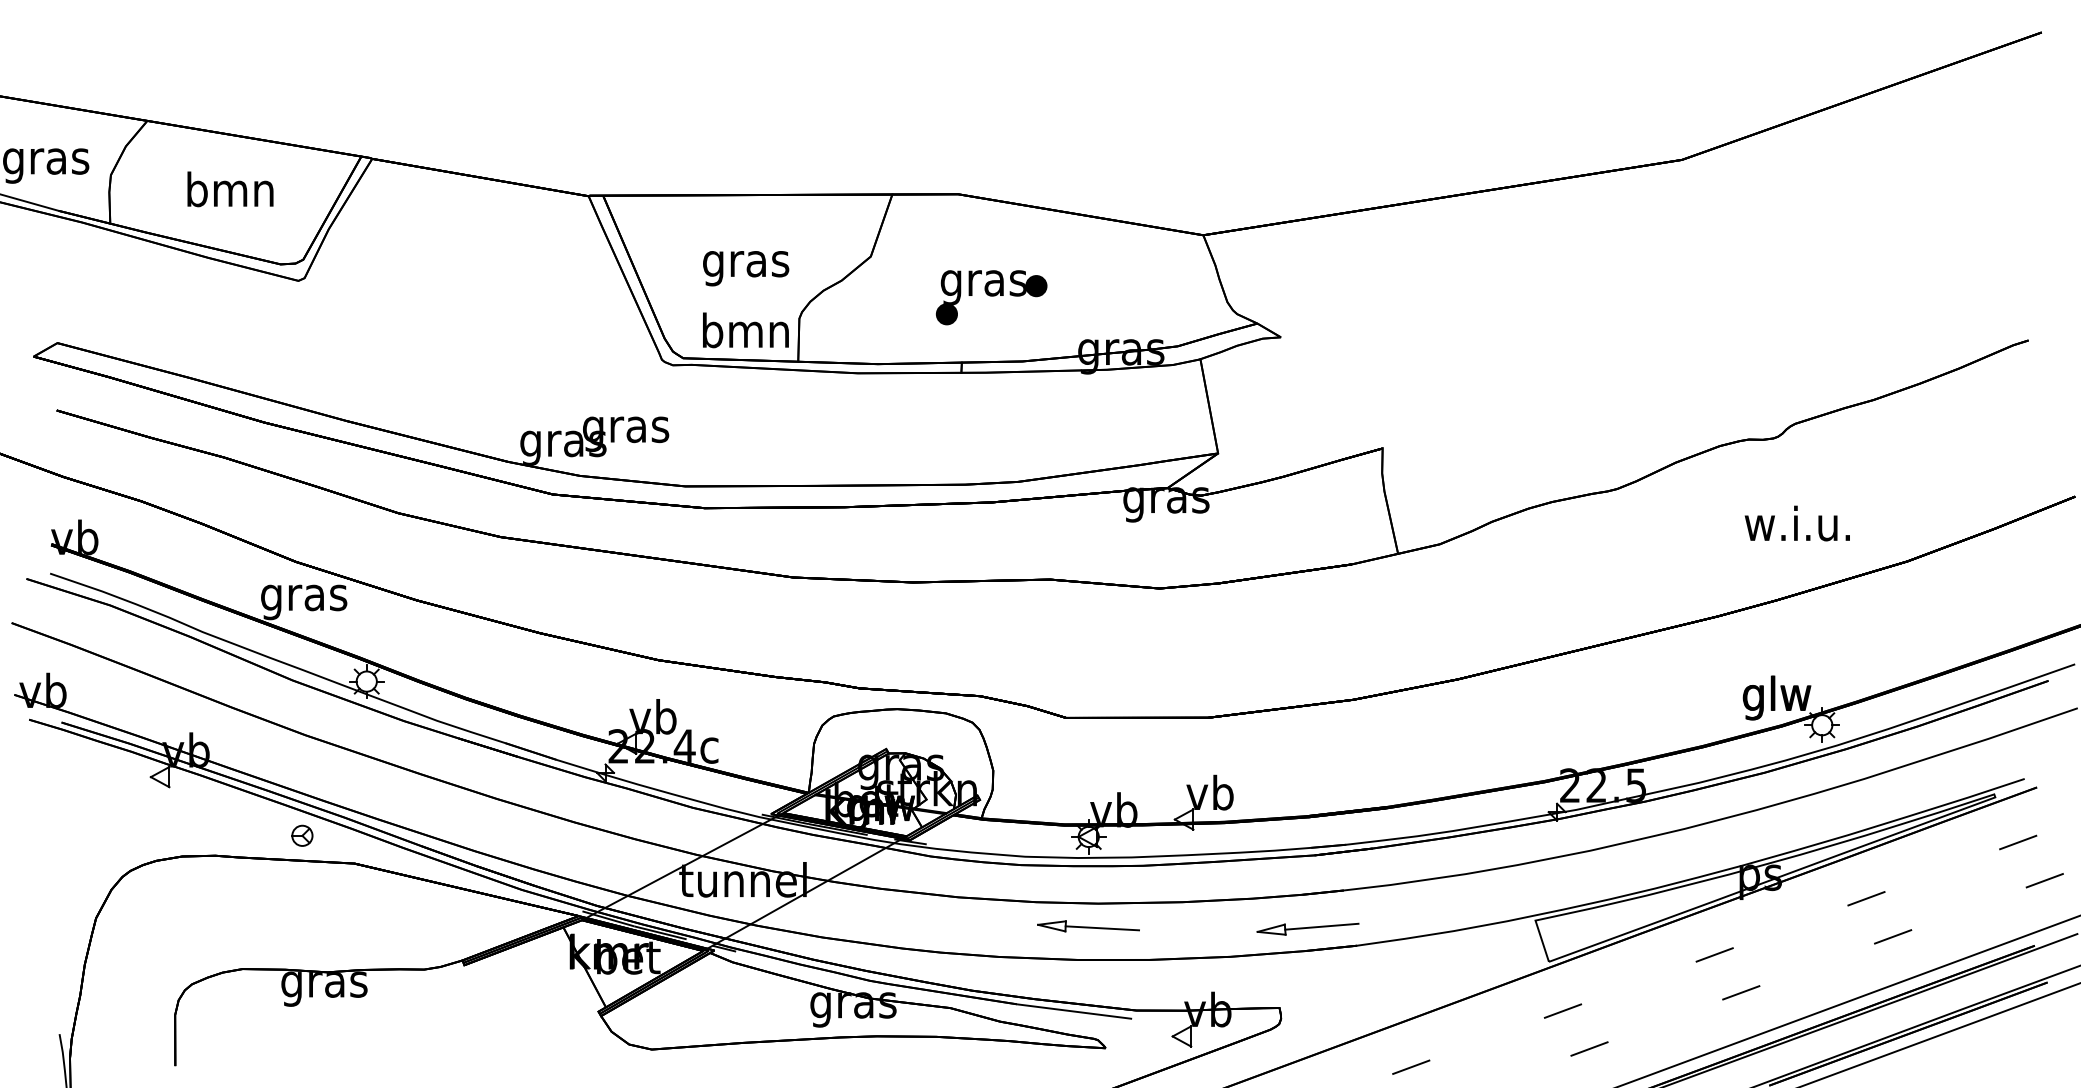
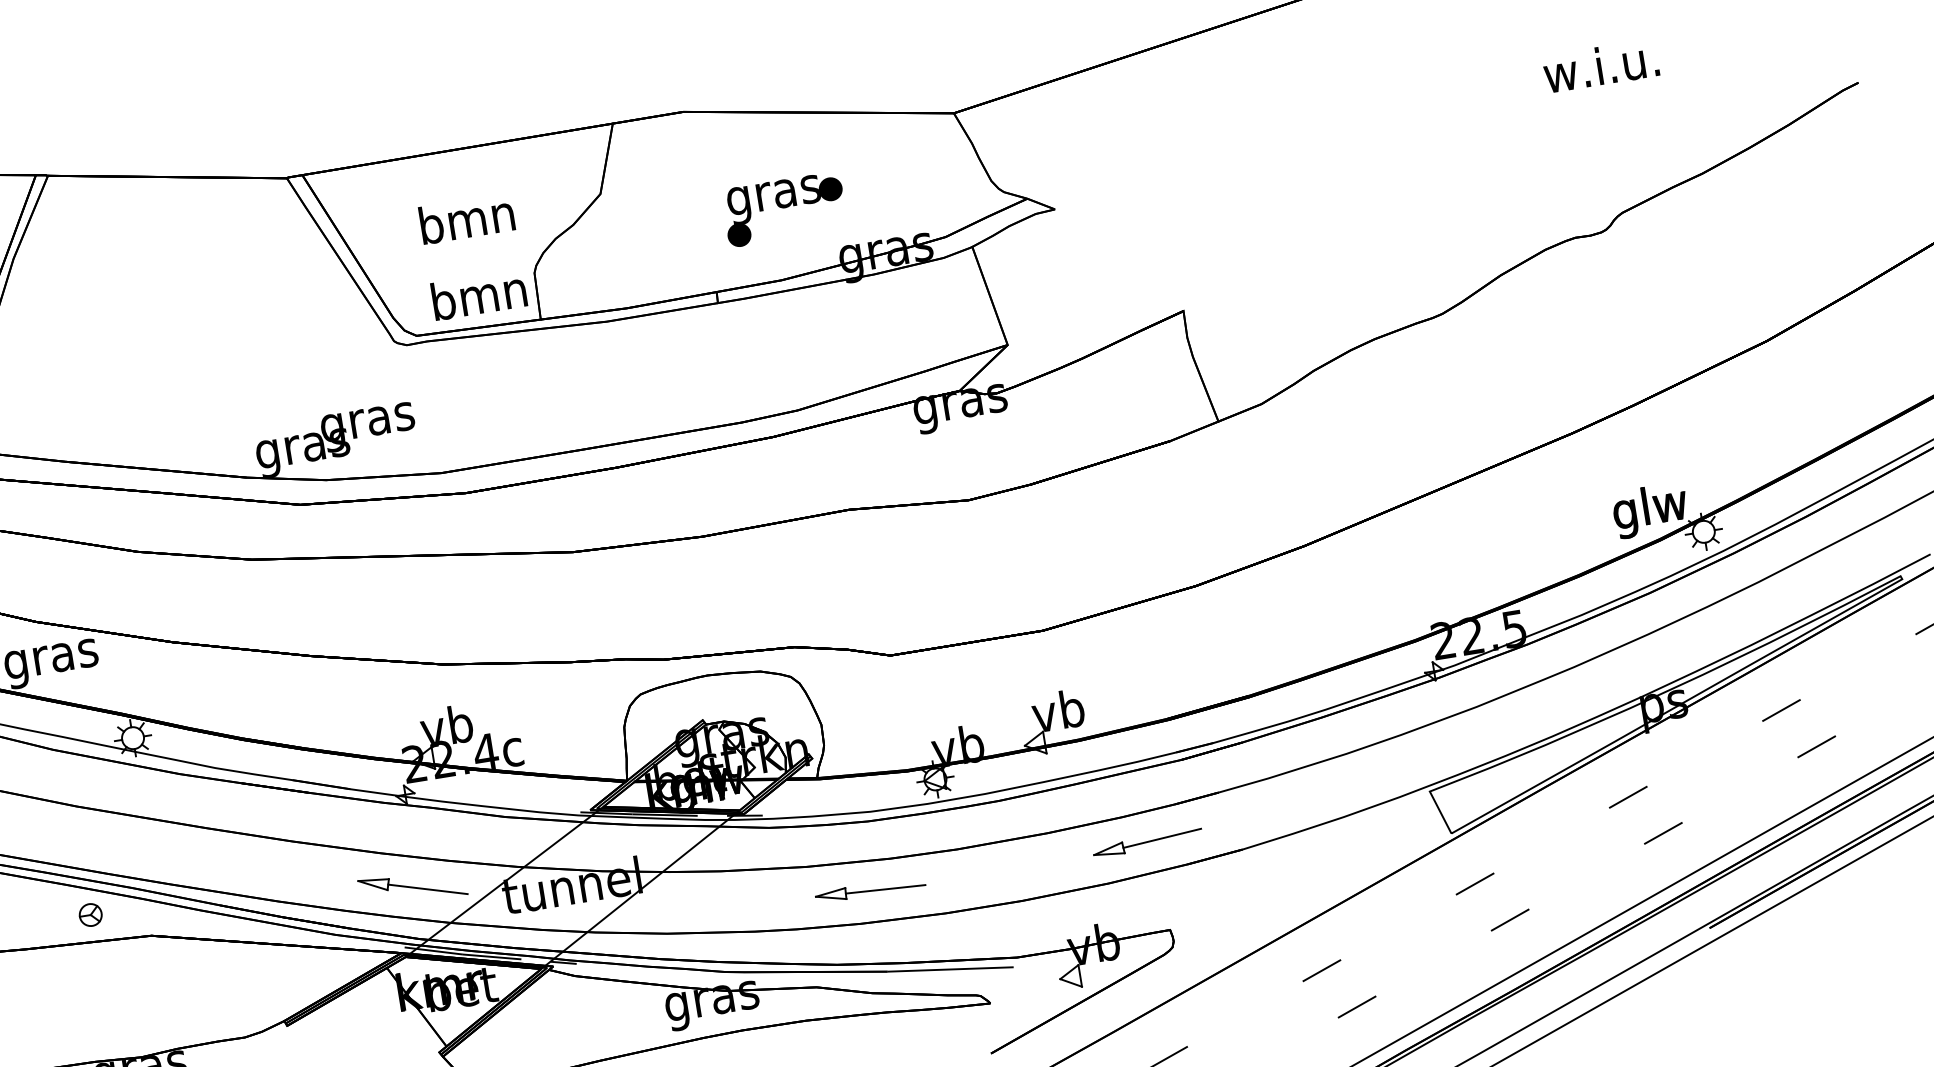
text: (746, 263) -> (468, 223), gras -> bmn
part: (991, 297) -> (784, 209), moved
text: (1796, 523) -> (1600, 66), moved
part: (598, 858) -> (412, 887), added
part: (1088, 926) -> (870, 889), moved
part: (1307, 928) -> (1147, 842), moved

